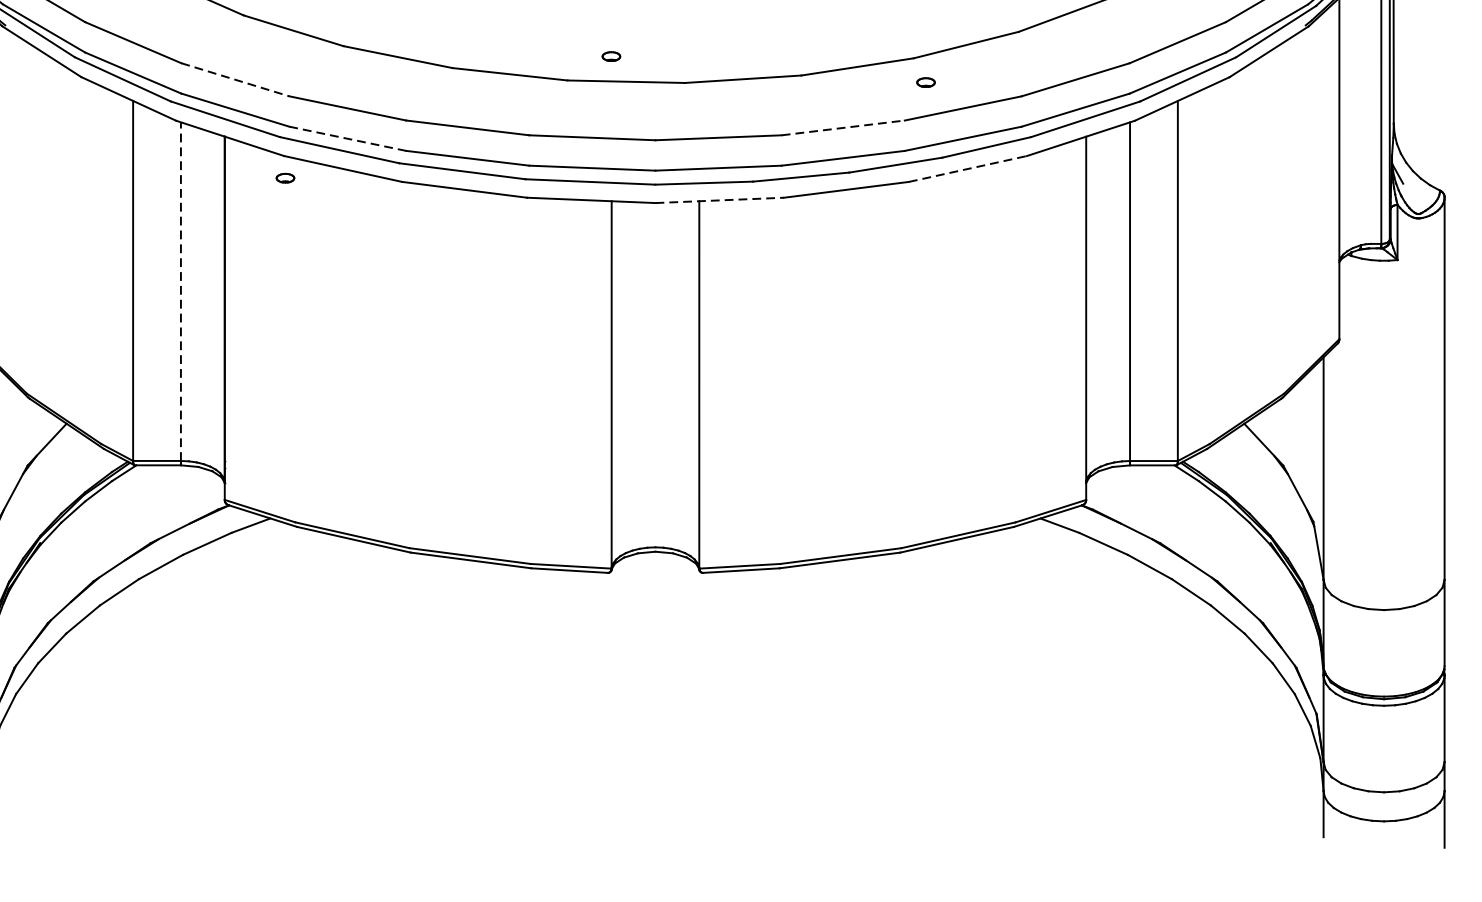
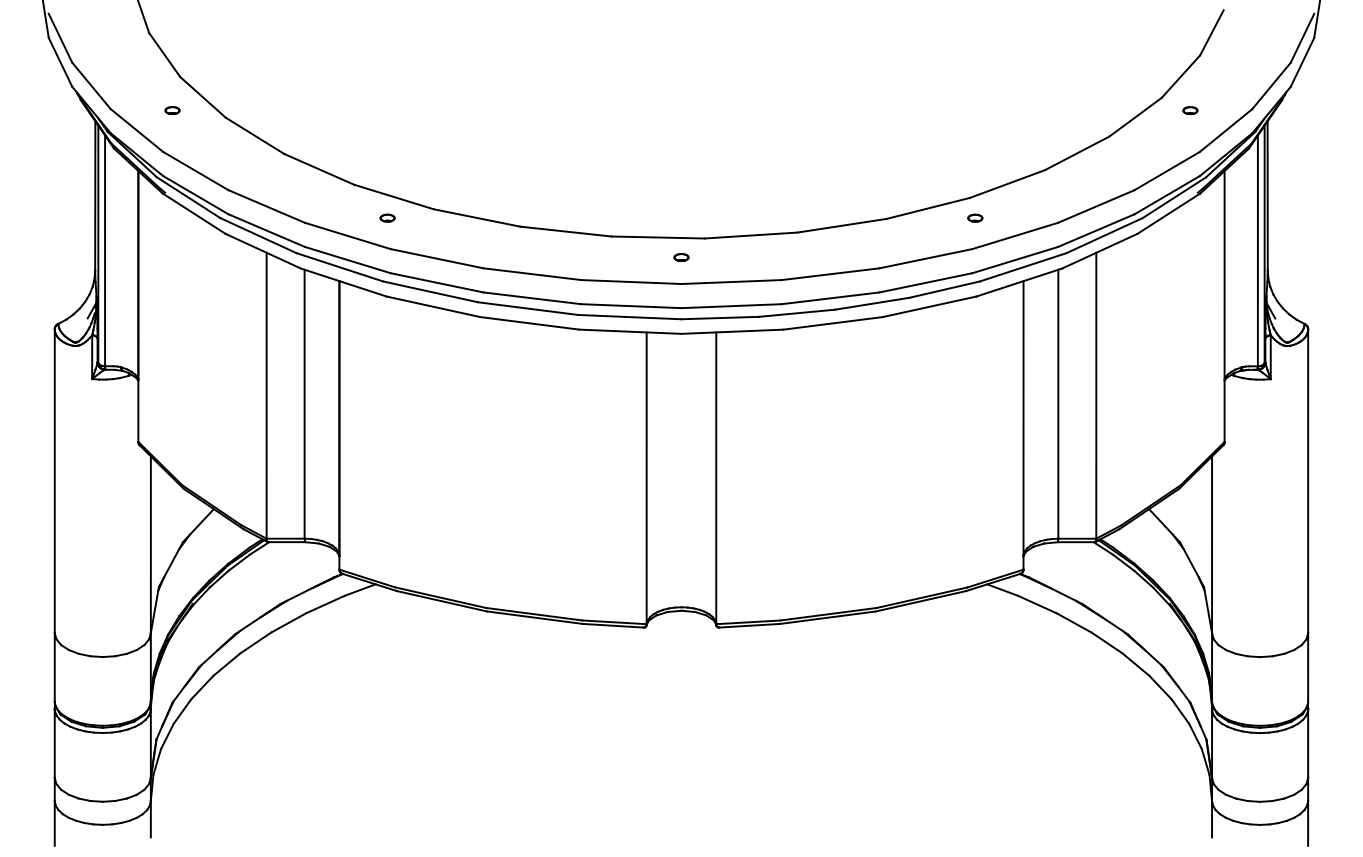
part: (611, 56) -> (681, 257), moved
line: (234, 79) -> (347, 235), dashed -> solid
part: (926, 81) -> (975, 217), moved
line: (844, 128) -> (831, 274), dashed -> solid
line: (348, 138) -> (437, 282), dashed -> solid
line: (967, 168) -> (929, 306), dashed -> solid
part: (285, 177) -> (387, 217), moved
line: (719, 200) -> (732, 331), dashed -> solid
line: (180, 290) -> (304, 403), dashed -> solid

